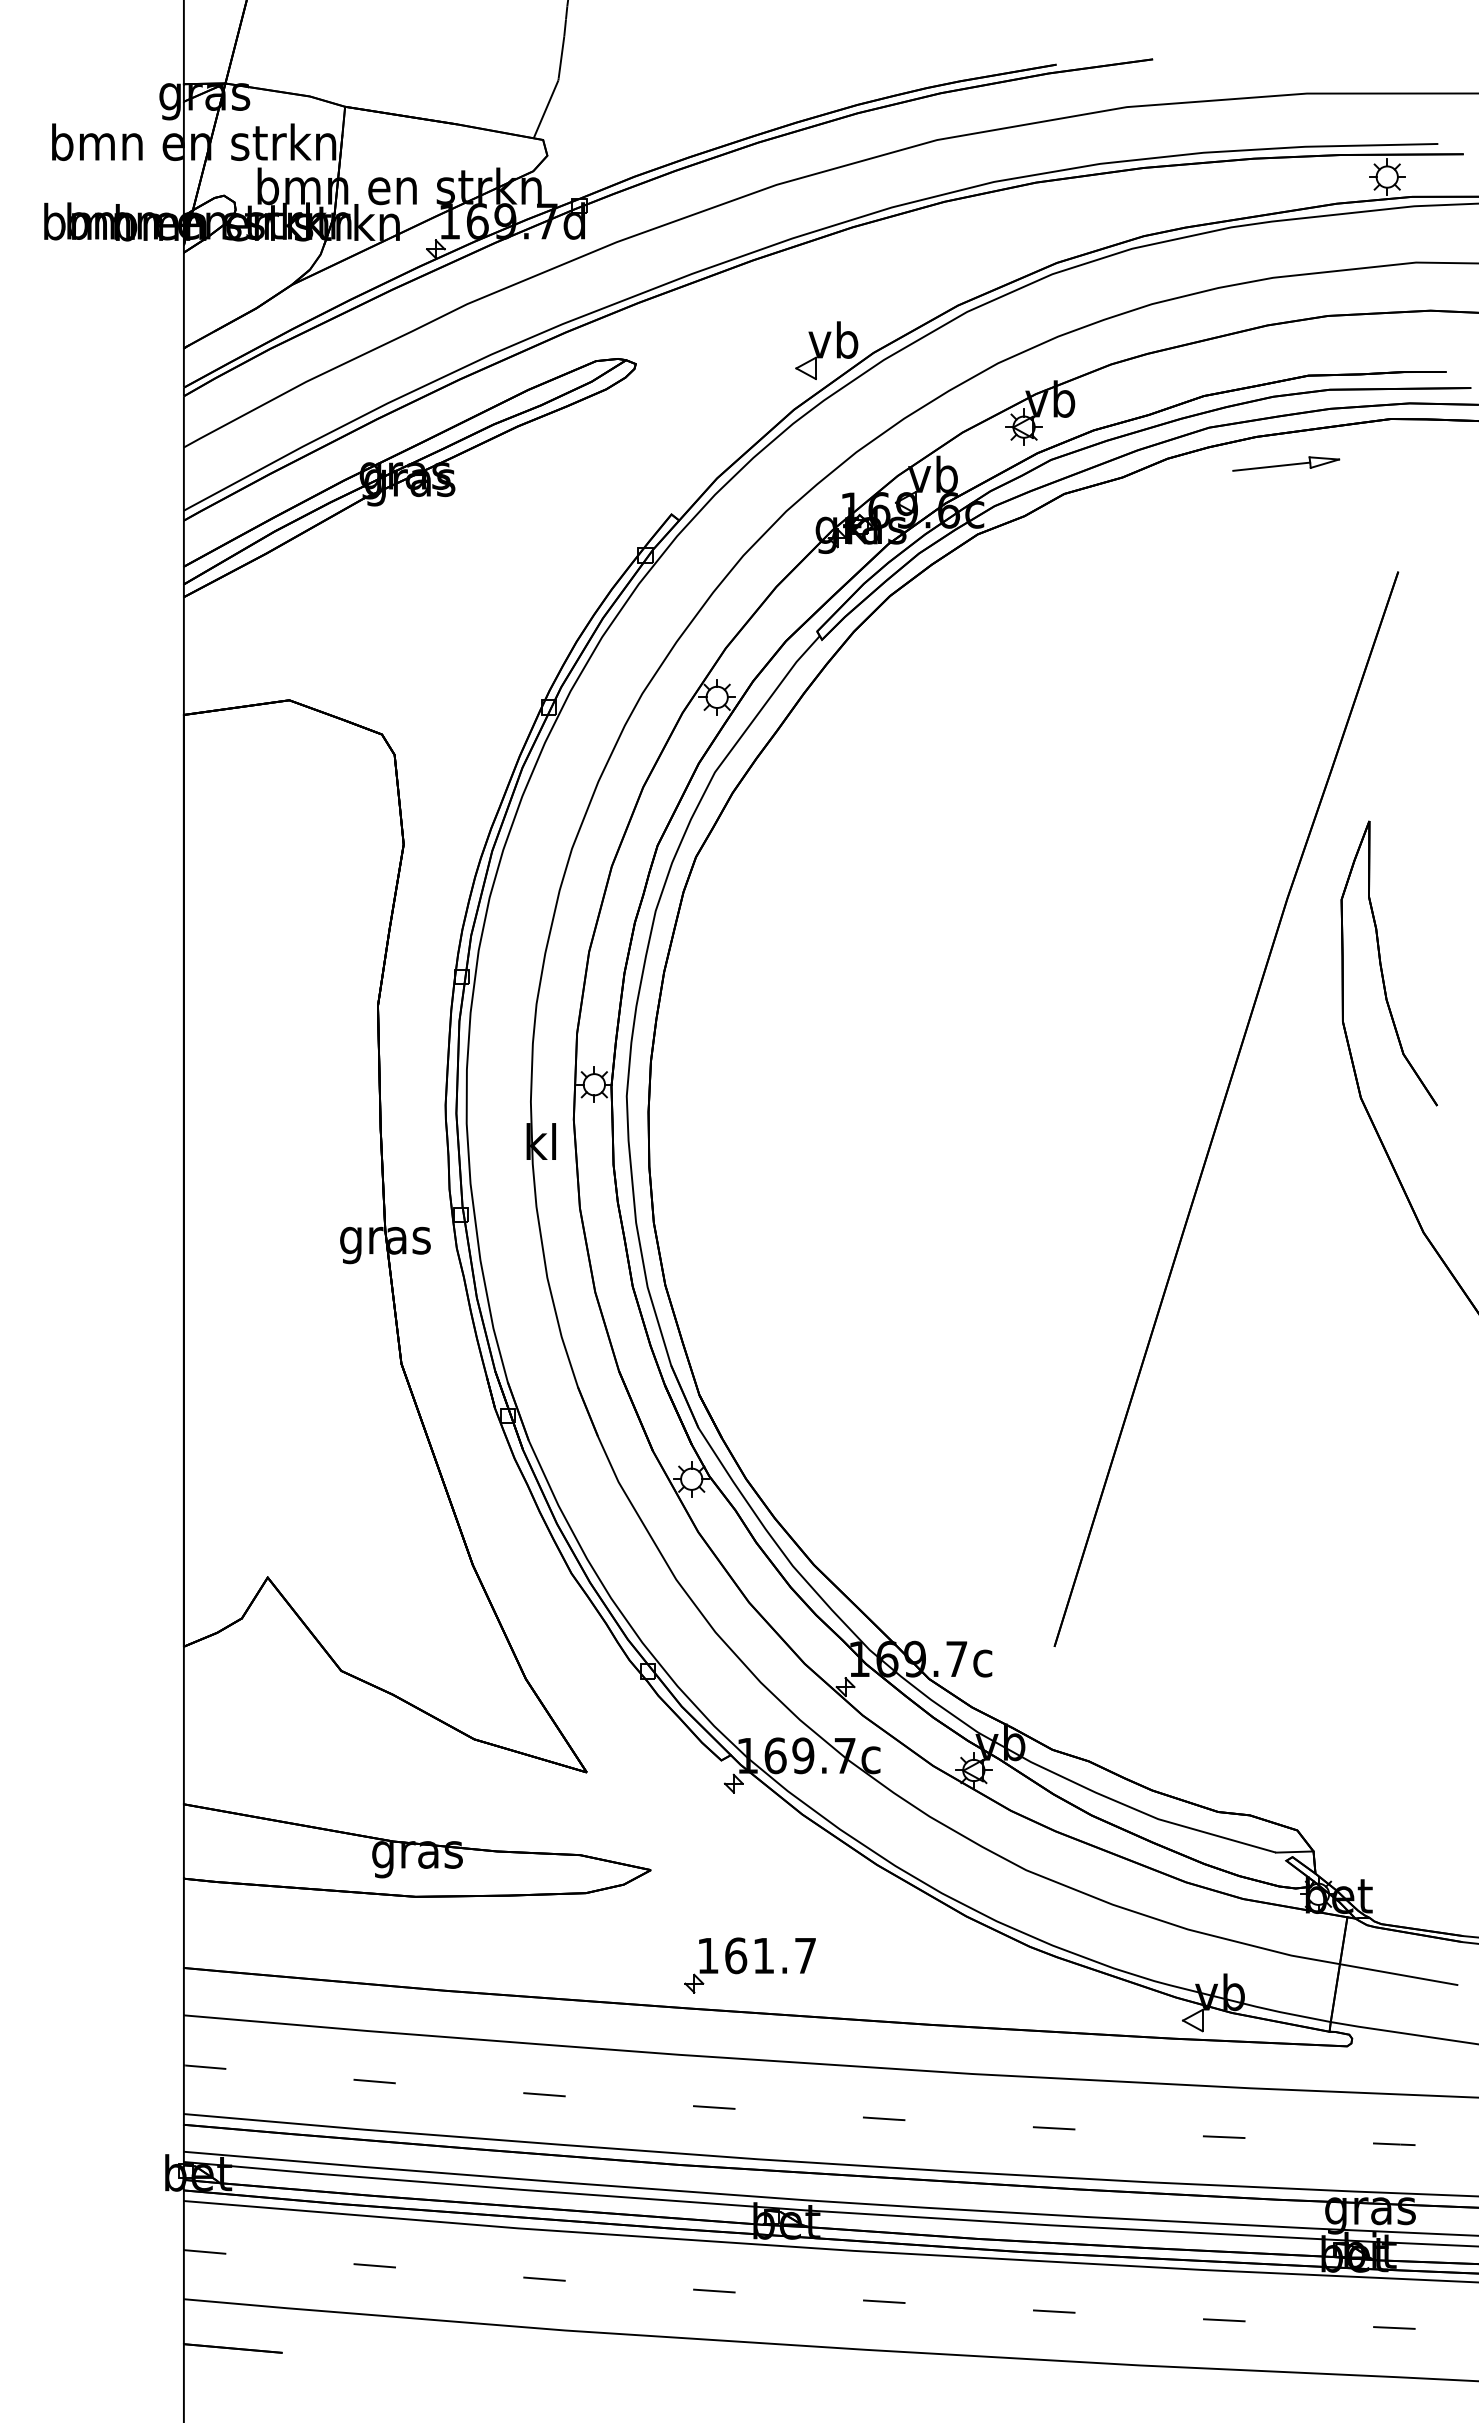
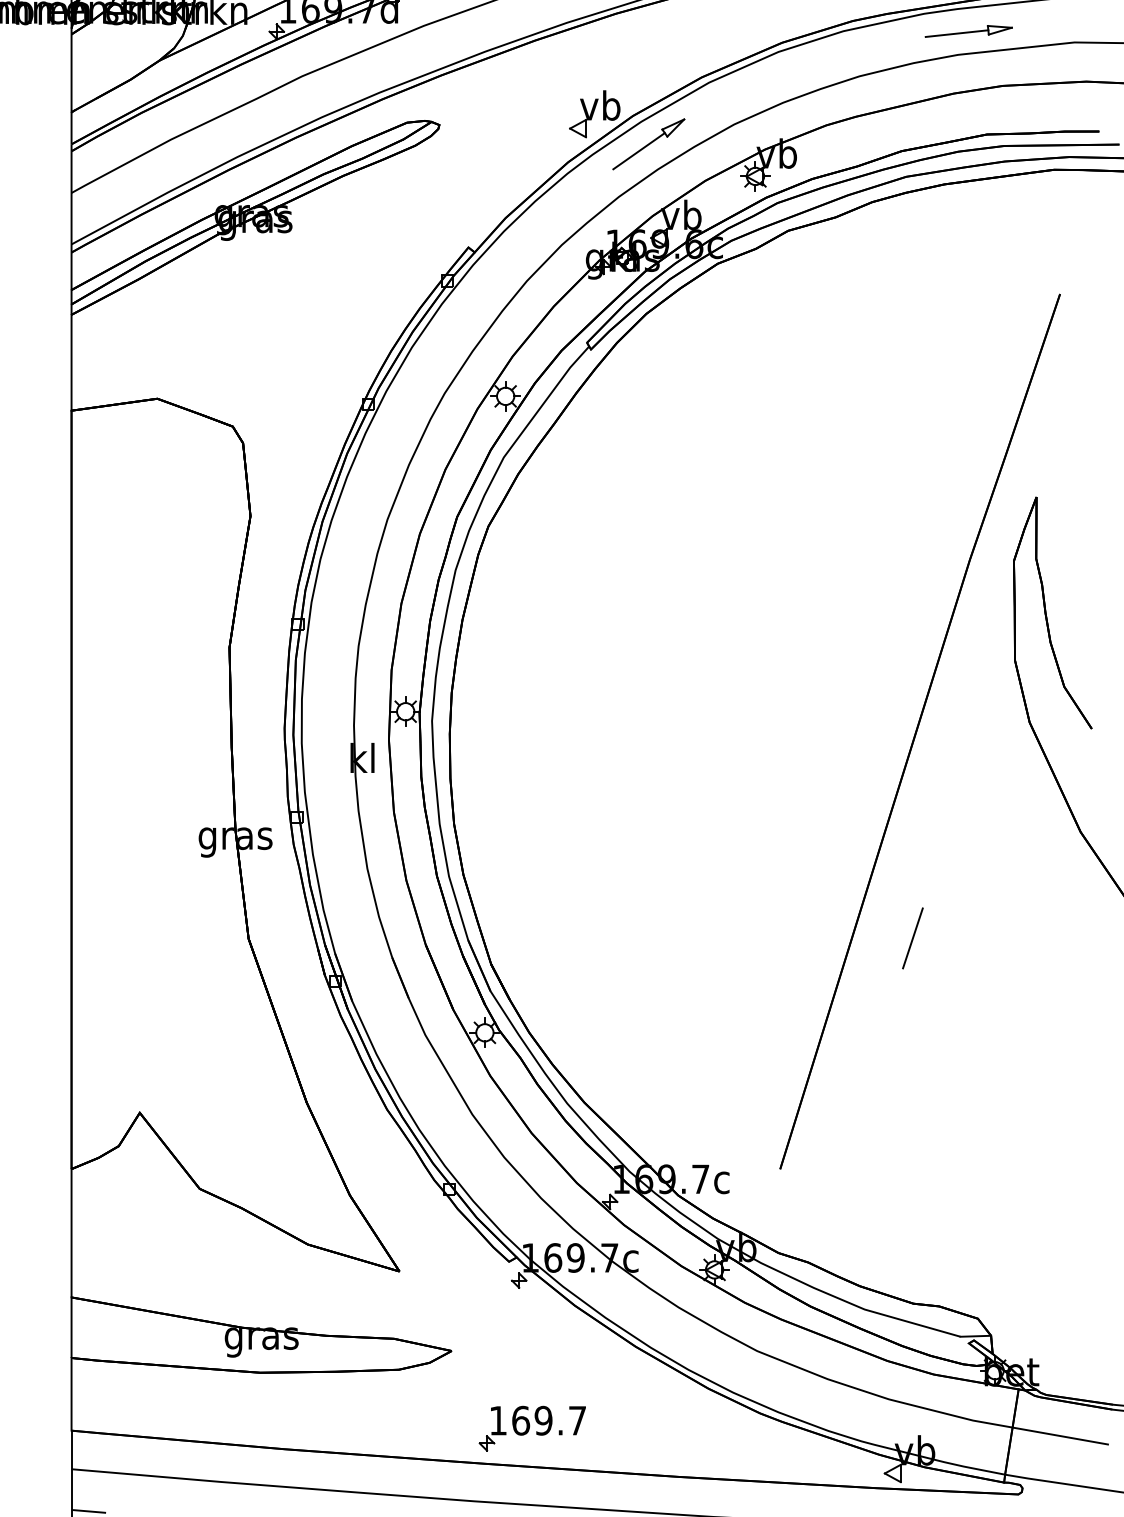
part: (892, 387) -> (648, 144), added
part: (1286, 463) -> (969, 31), moved
line: (1217, 1363) -> (912, 938), added
text: (763, 1955) -> (543, 1420), 161.7 -> 169.7

